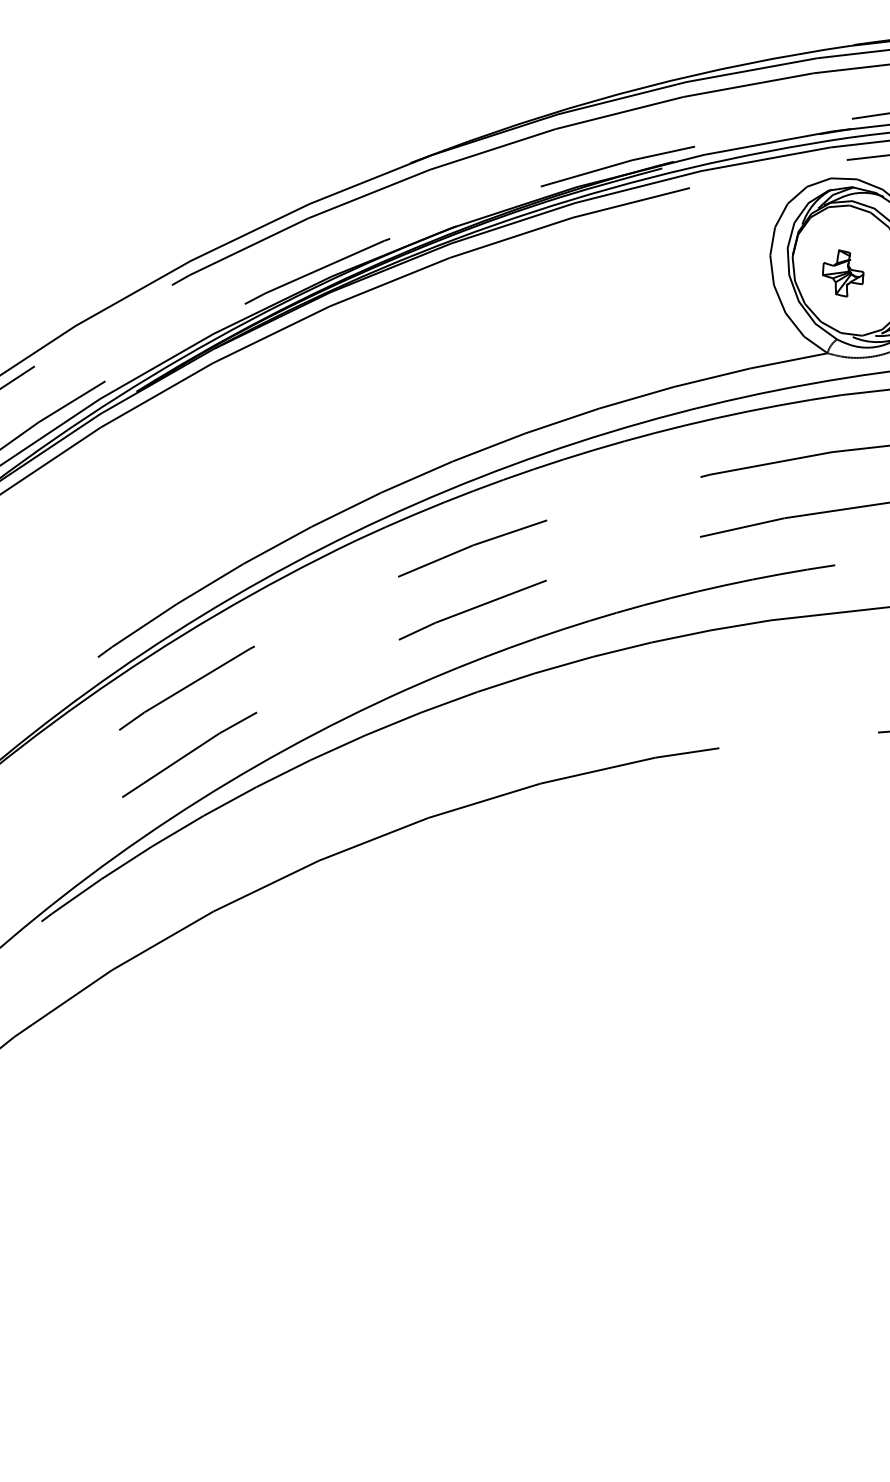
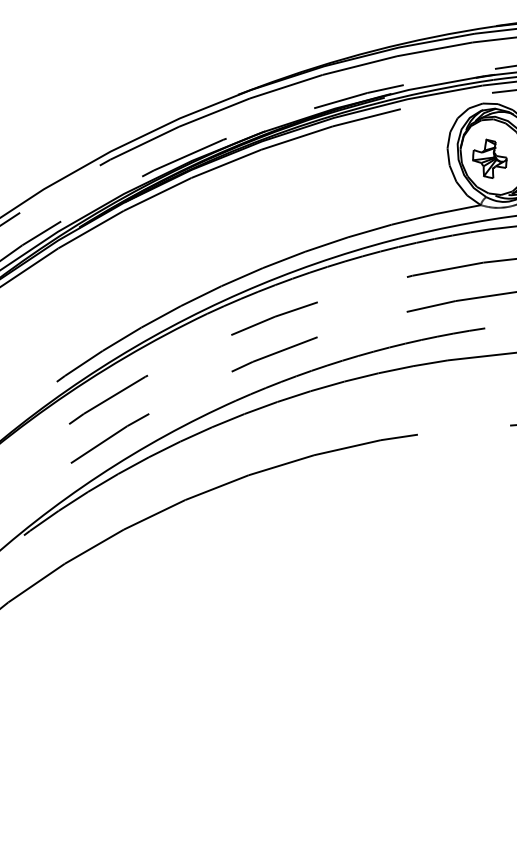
part: (842, 272) -> (489, 158), size x1.43

